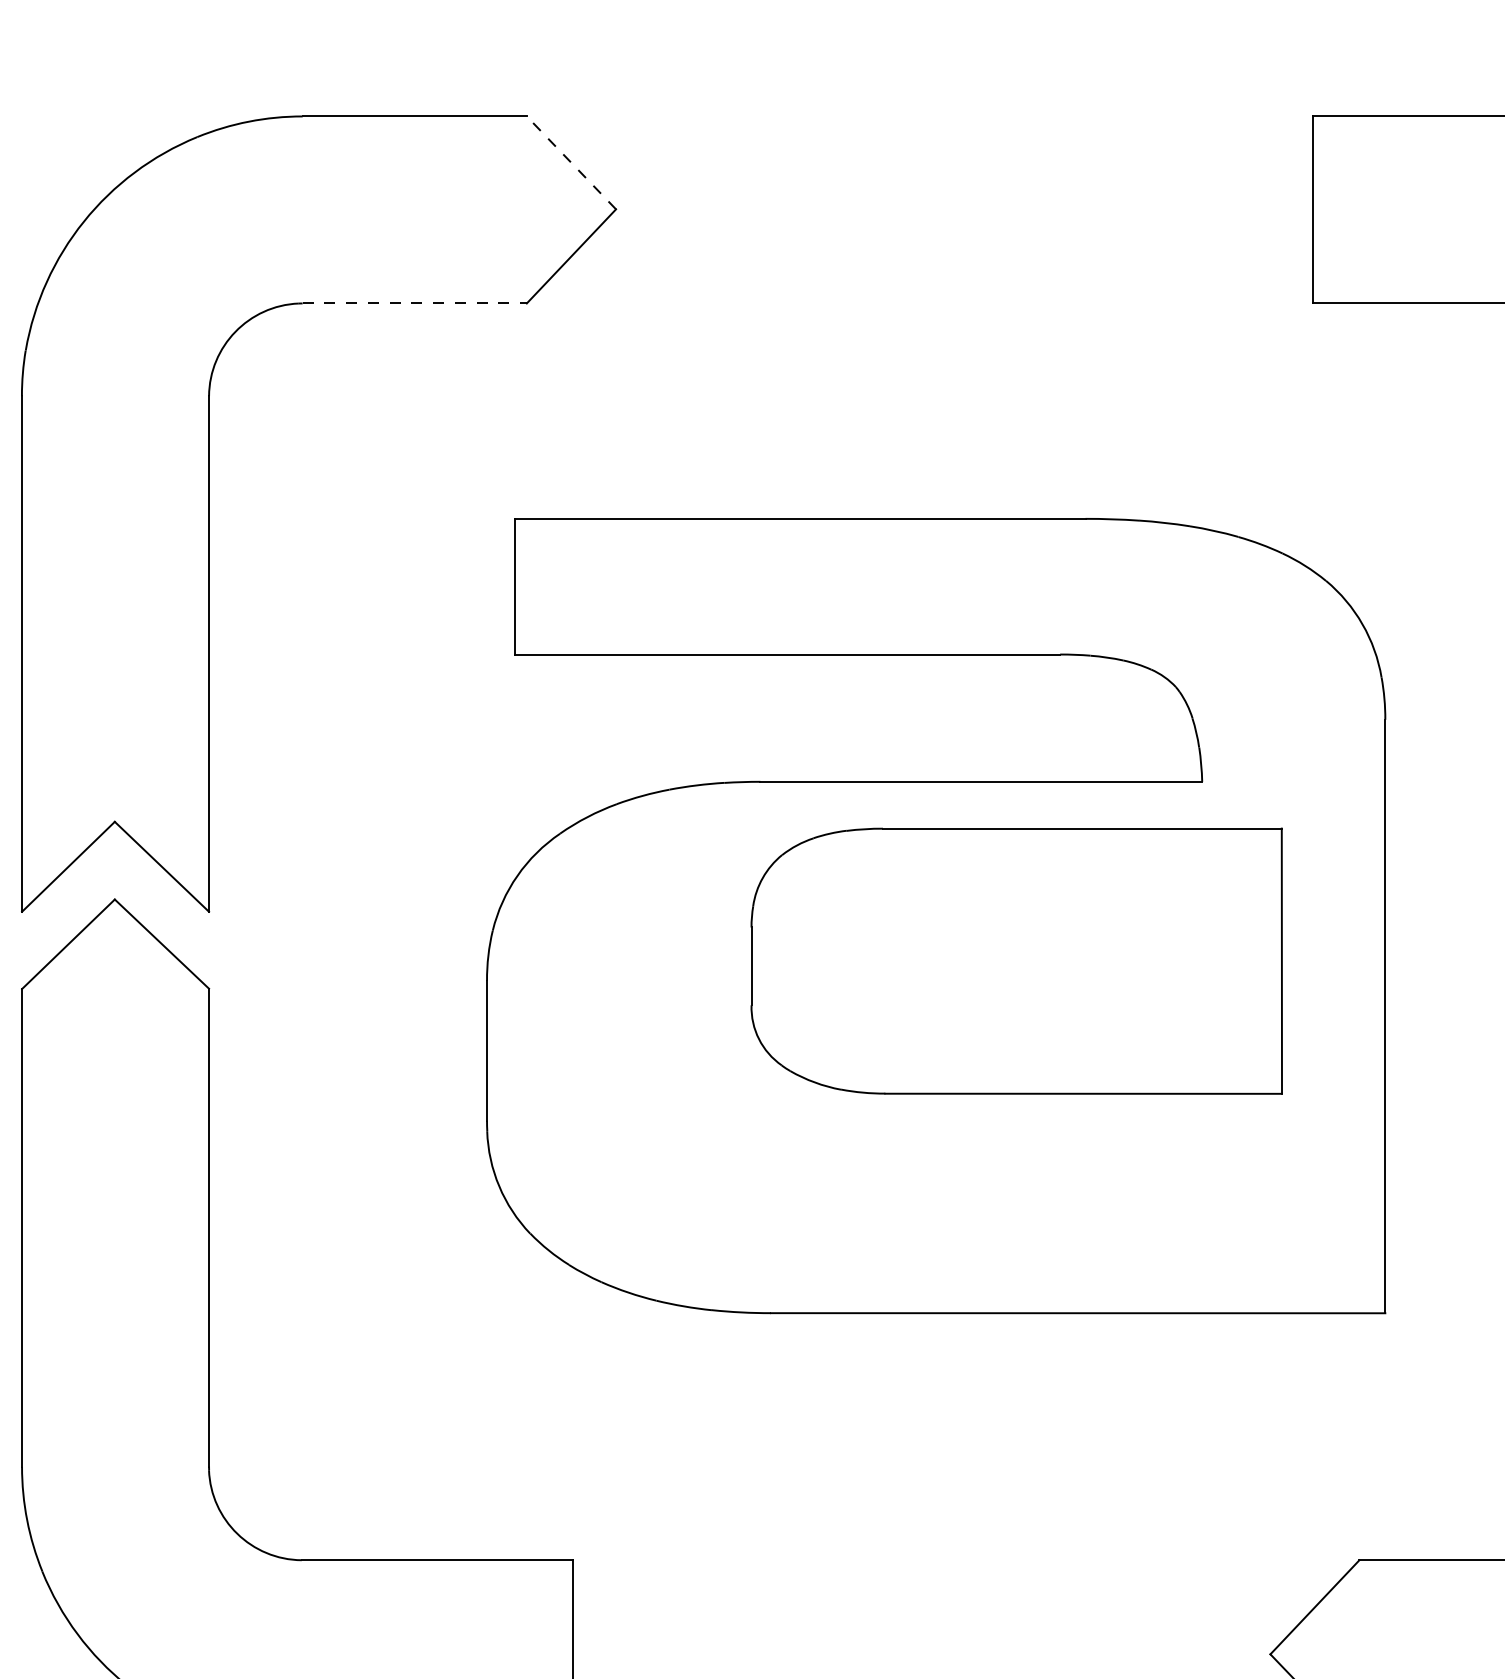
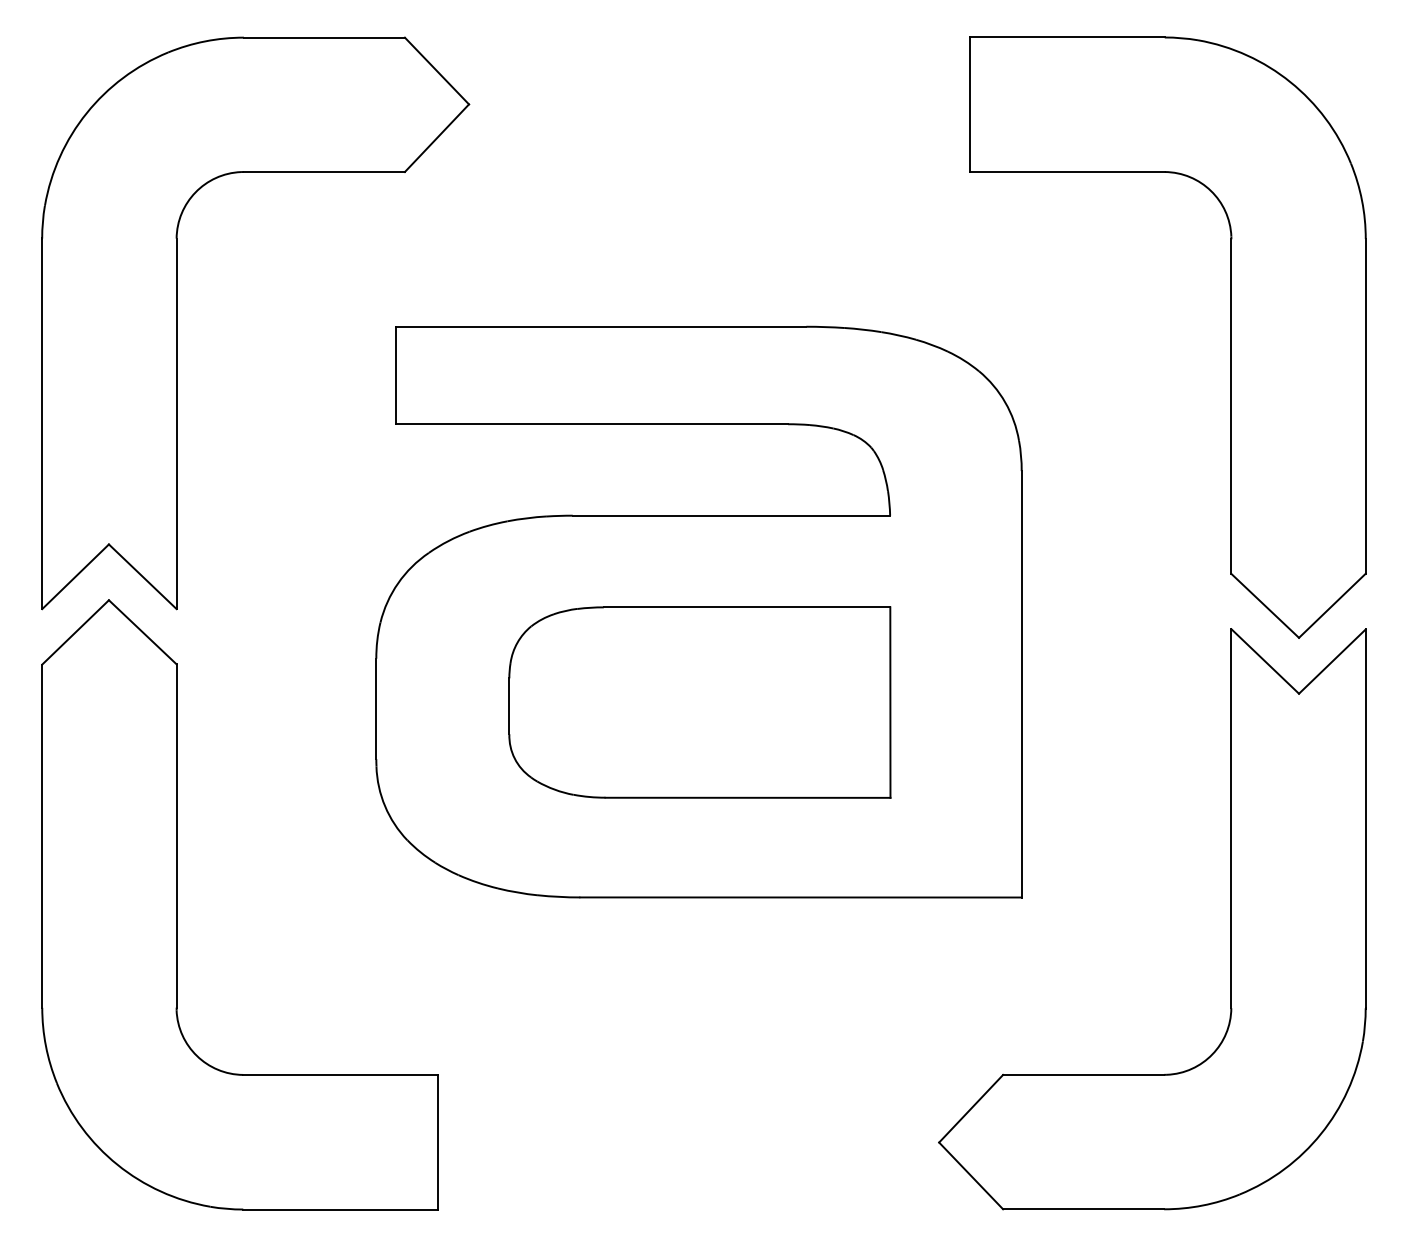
line: (570, 162) -> (436, 70), dashed -> solid
line: (414, 304) -> (324, 172), dashed -> solid
part: (1016, 961) -> (699, 702), moved

